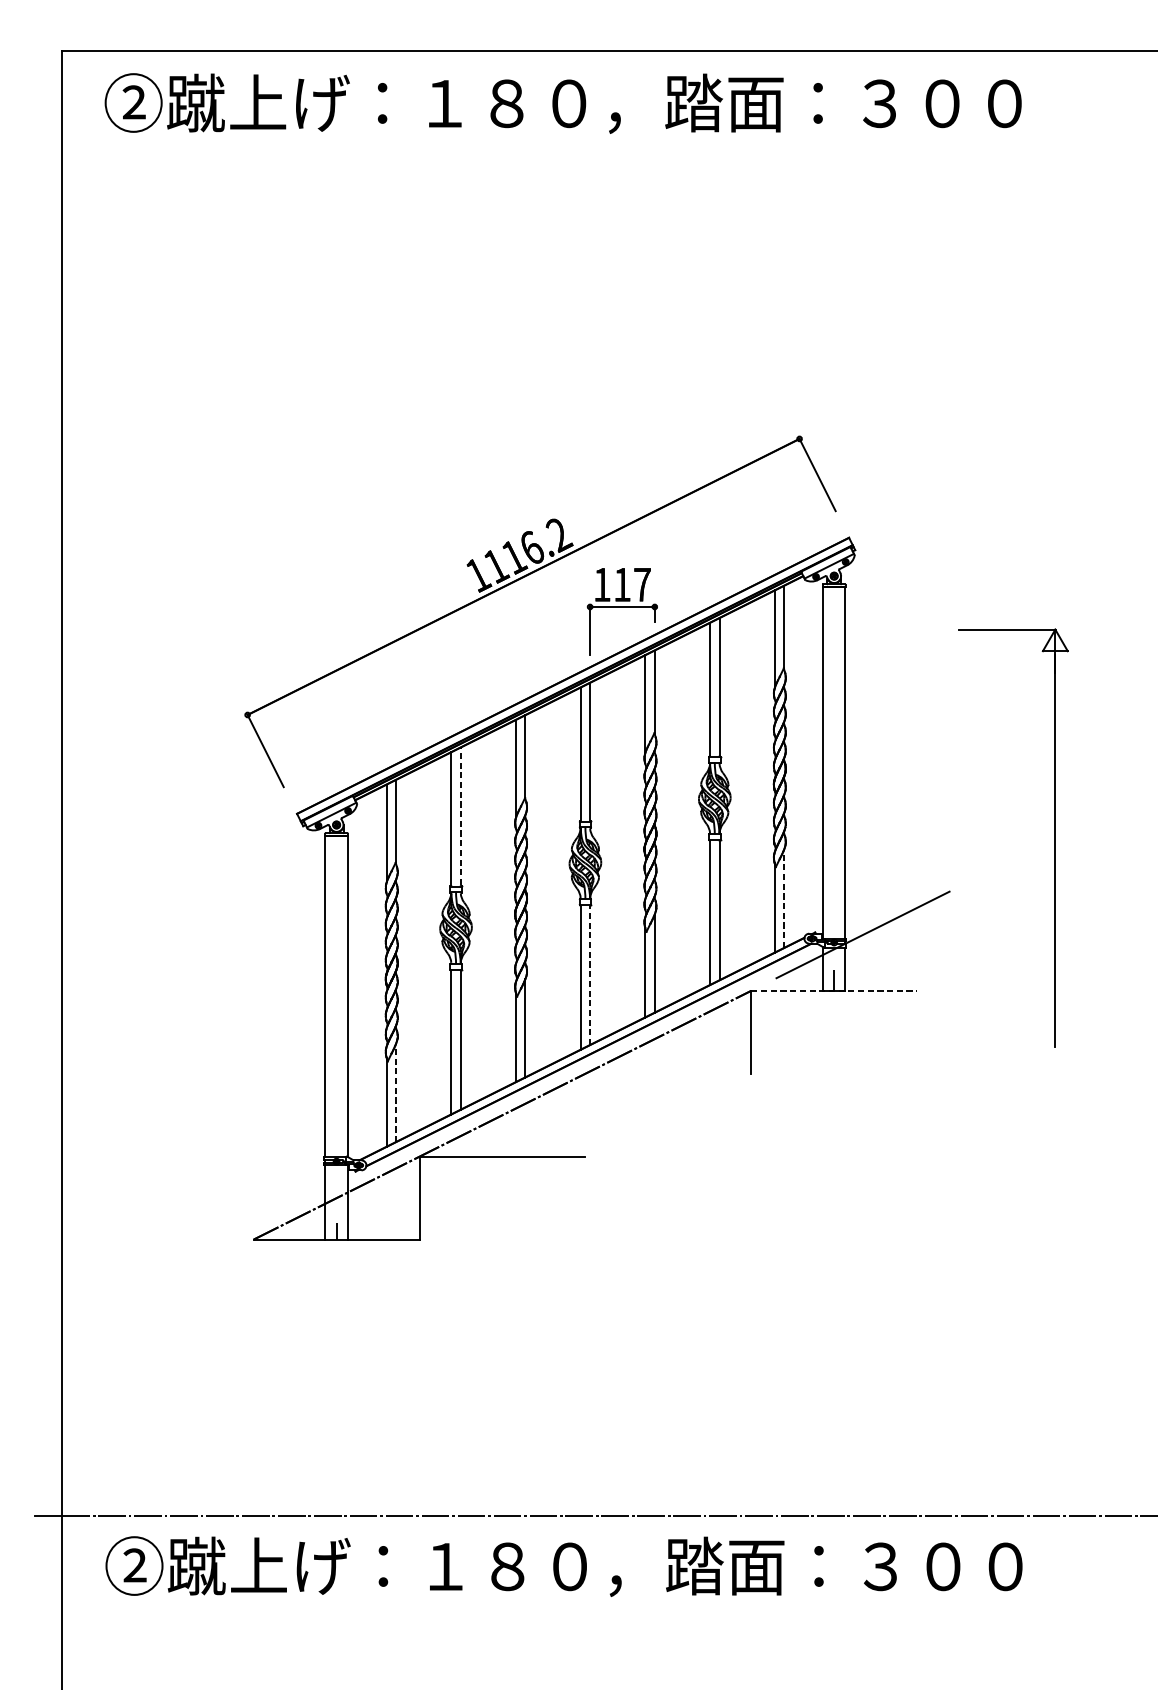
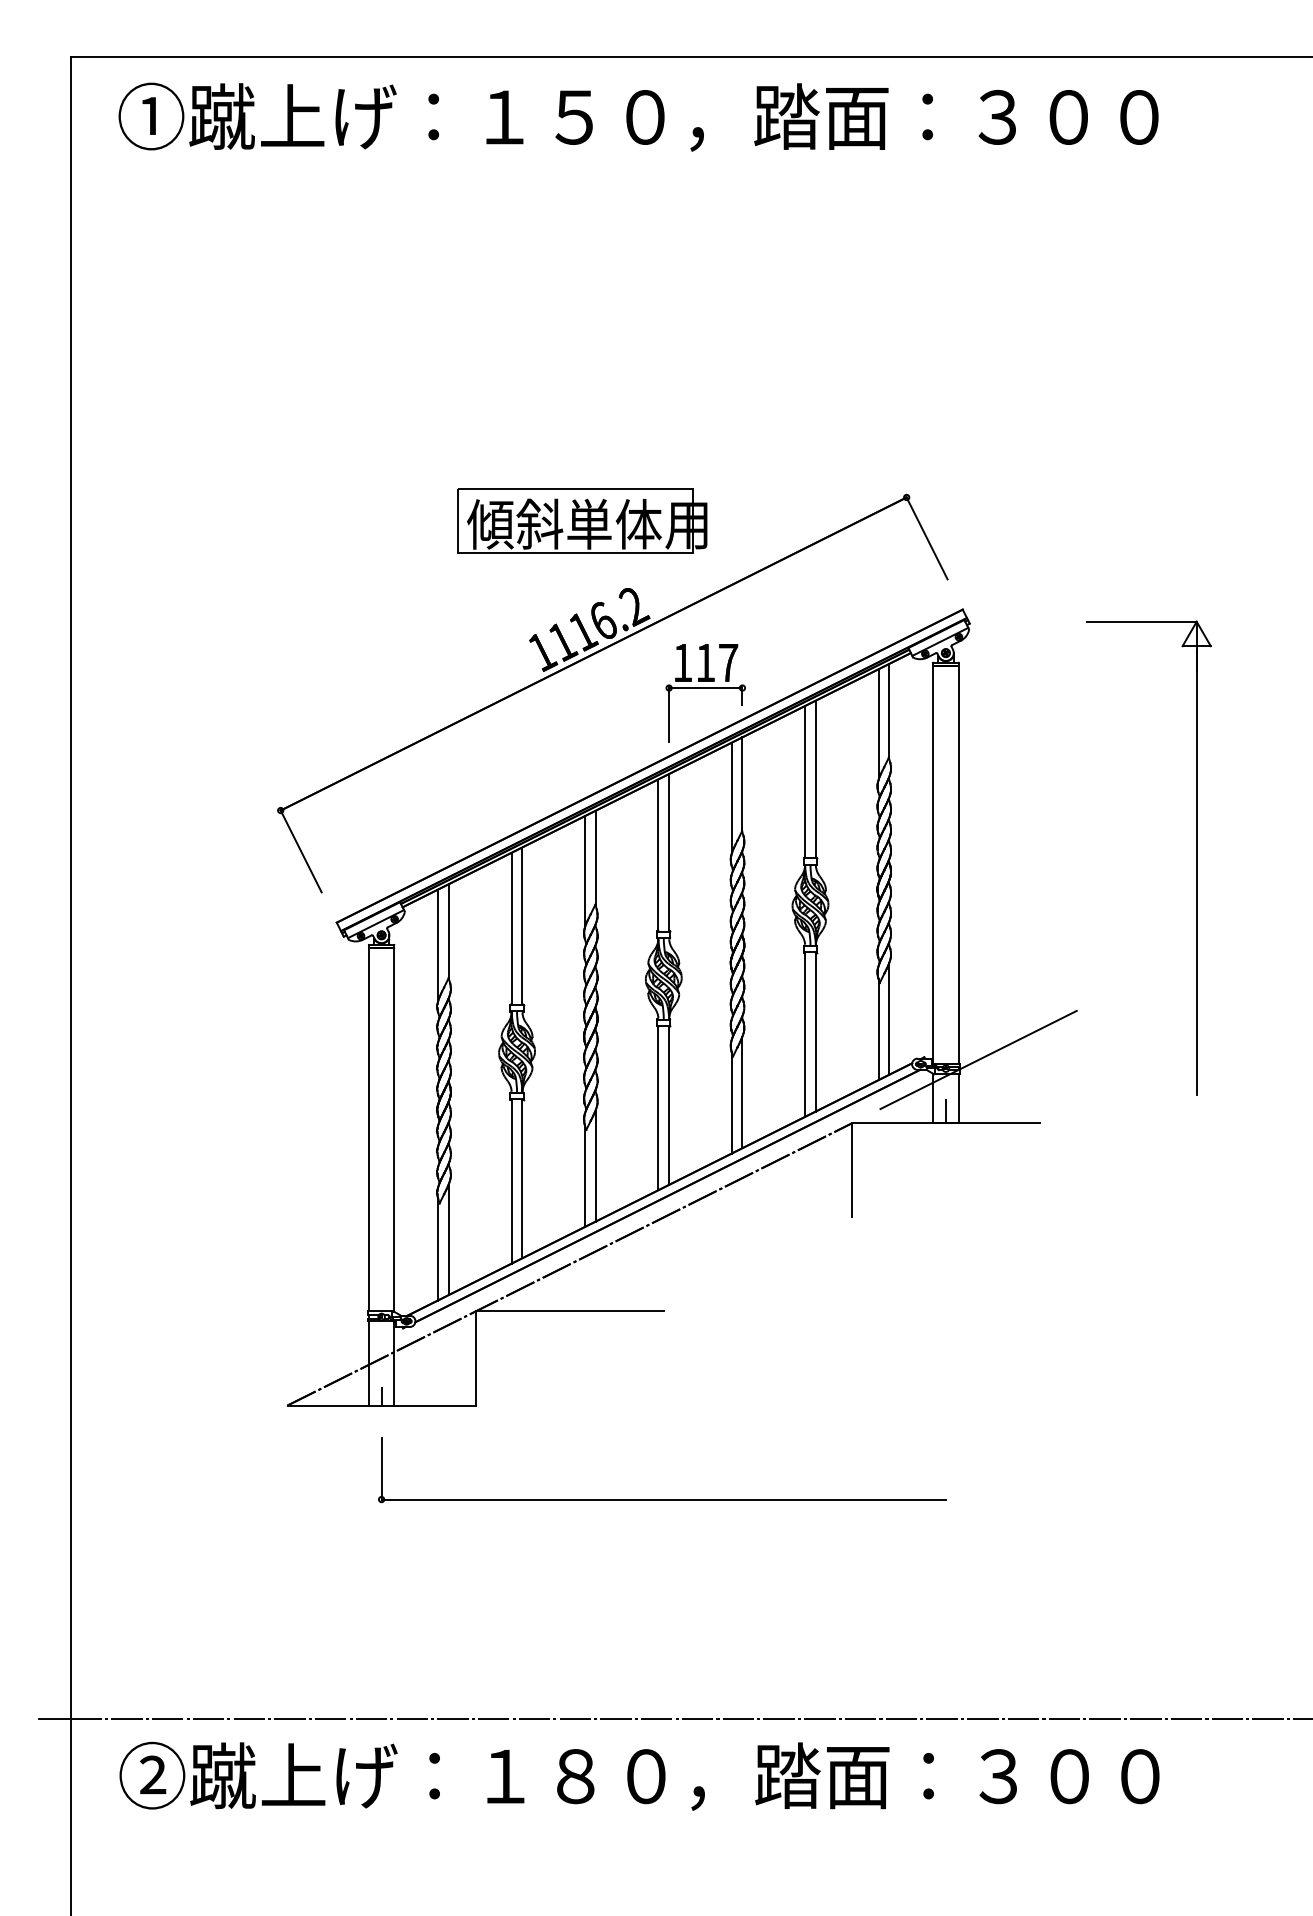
text: (323, 102) -> (366, 116), ②蹴上げ：１８０，踏面：３００ -> ①蹴上げ：１５０，踏面：３００
part: (513, 459) -> (582, 520), added
line: (460, 816) -> (522, 925), dashed -> solid
part: (1055, 837) -> (1196, 857), moved
line: (784, 899) -> (889, 1019), dashed -> solid
line: (590, 975) -> (669, 1106), dashed -> solid
line: (834, 990) -> (946, 1123), dashed -> solid
line: (396, 1093) -> (449, 1239), dashed -> solid
part: (584, 1322) -> (662, 1499), added

